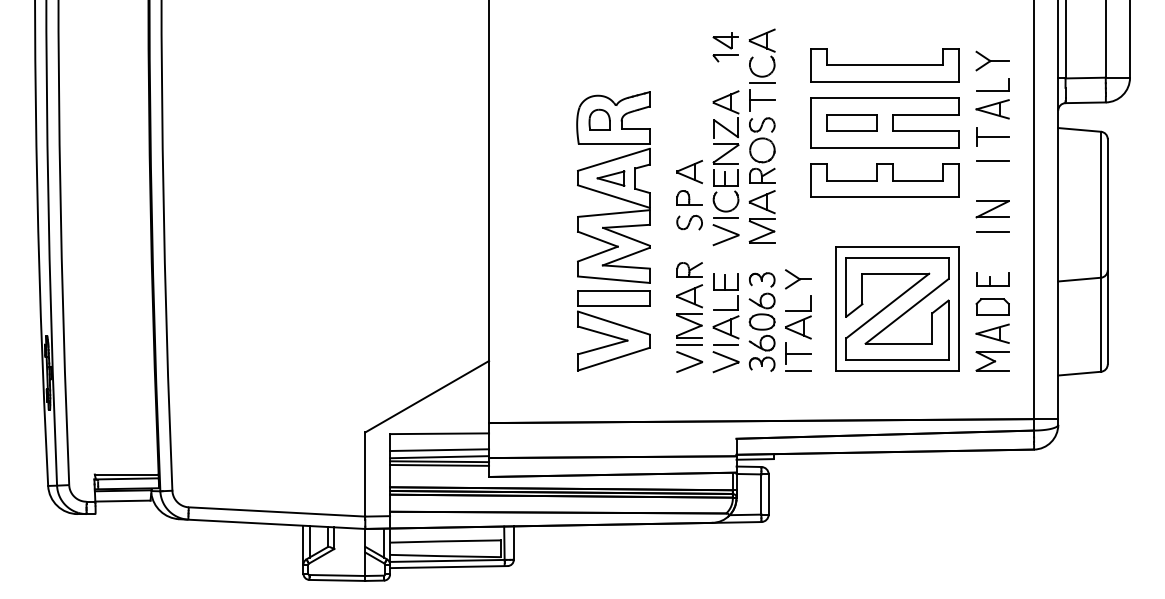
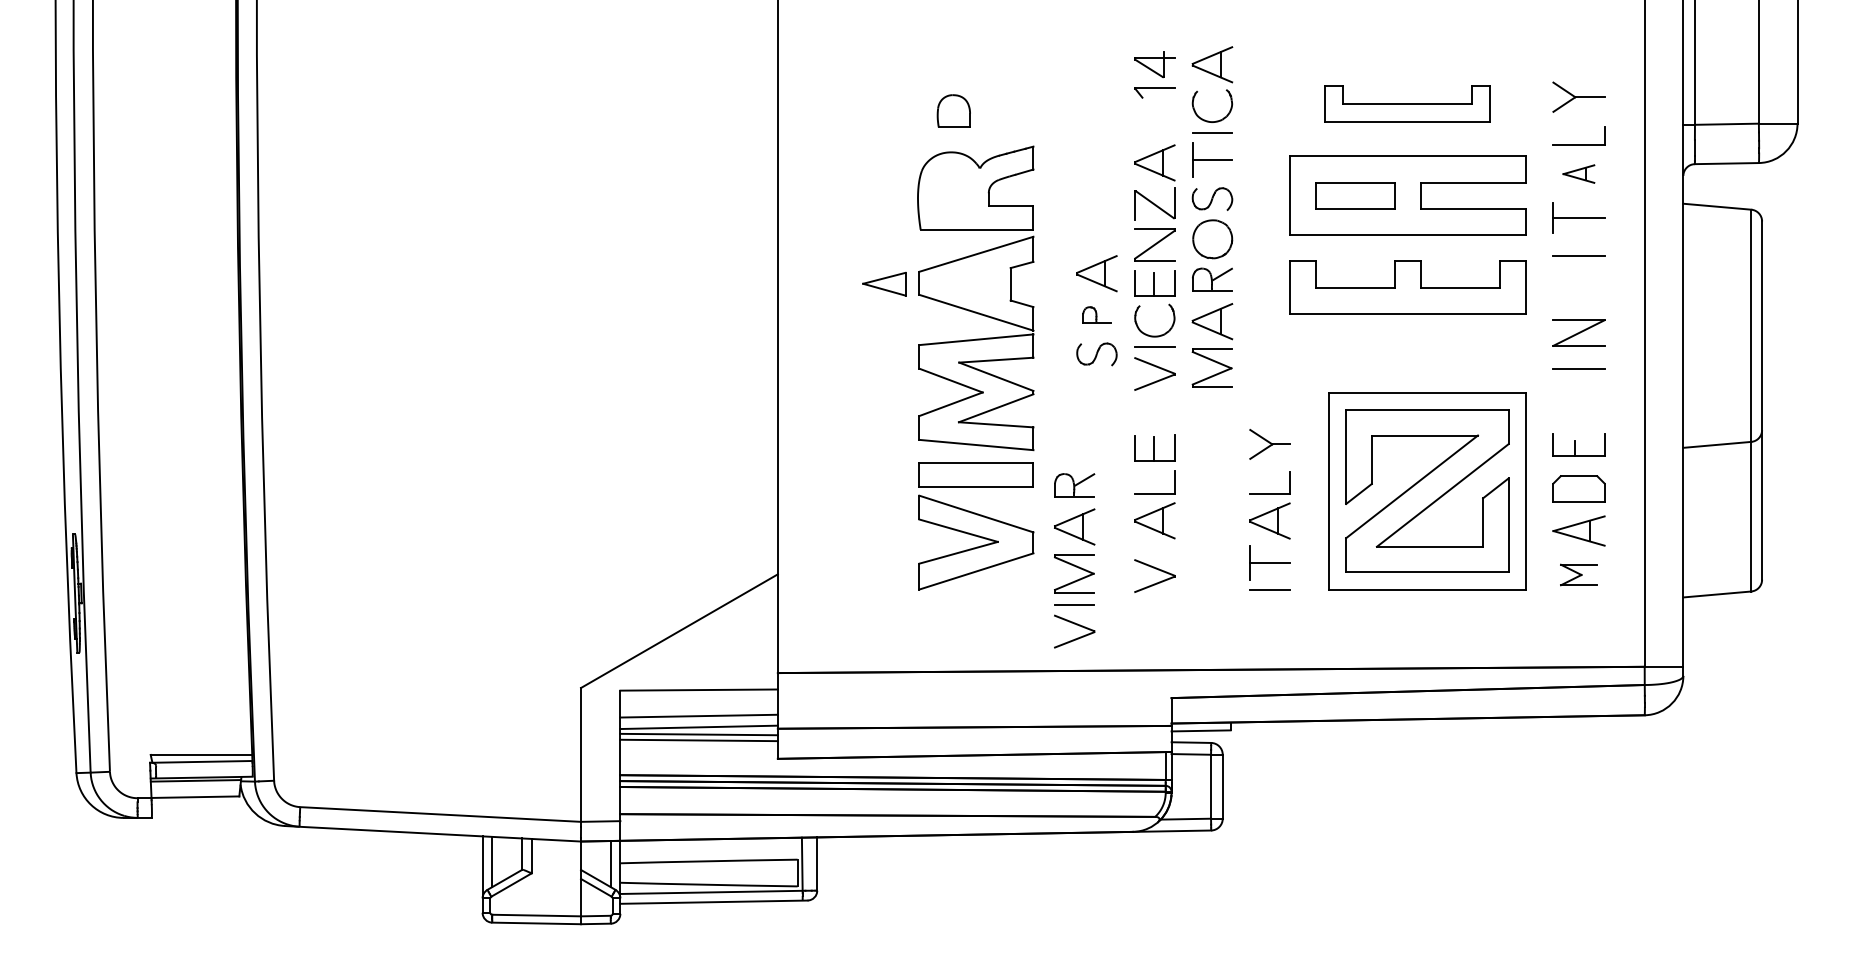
part: (884, 65) -> (1406, 104), size x0.7
part: (992, 109) -> (1578, 174), size x0.6
part: (599, 119) -> (953, 110), moved
part: (610, 178) -> (883, 284), moved
part: (689, 197) -> (1096, 314), size x0.7
part: (689, 317) -> (1074, 560), moved
part: (761, 321) -> (1211, 511), removed
line: (725, 345) -> (1153, 549), removed
part: (992, 361) -> (1578, 575), size x0.7

